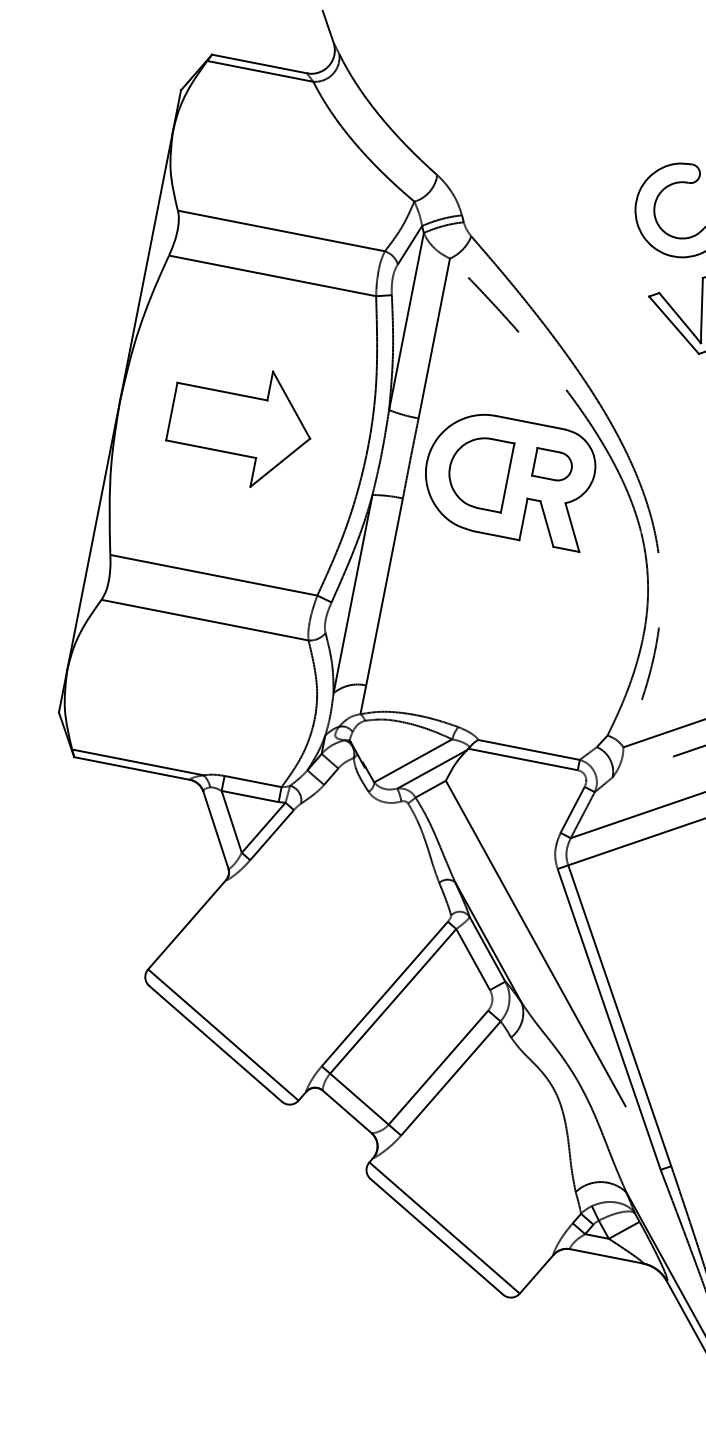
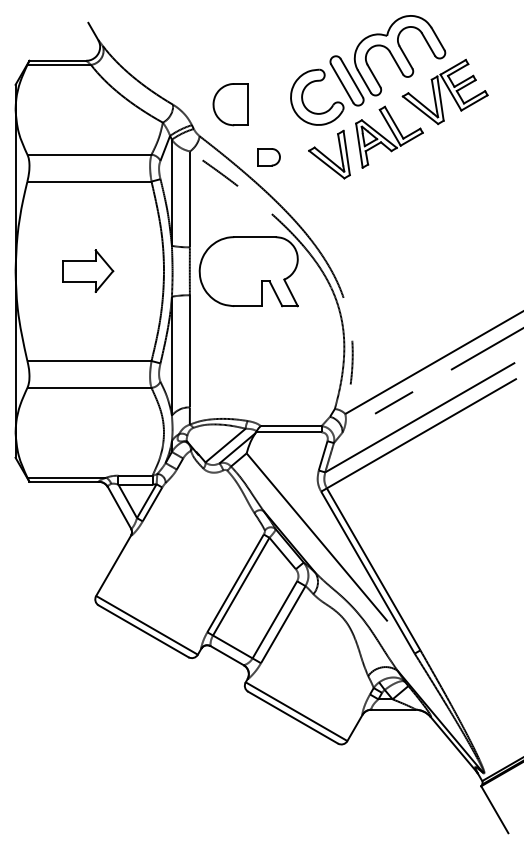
part: (241, 423) -> (88, 270), size x0.6
part: (552, 465) -> (268, 157), moved
part: (478, 472) -> (230, 104), moved

